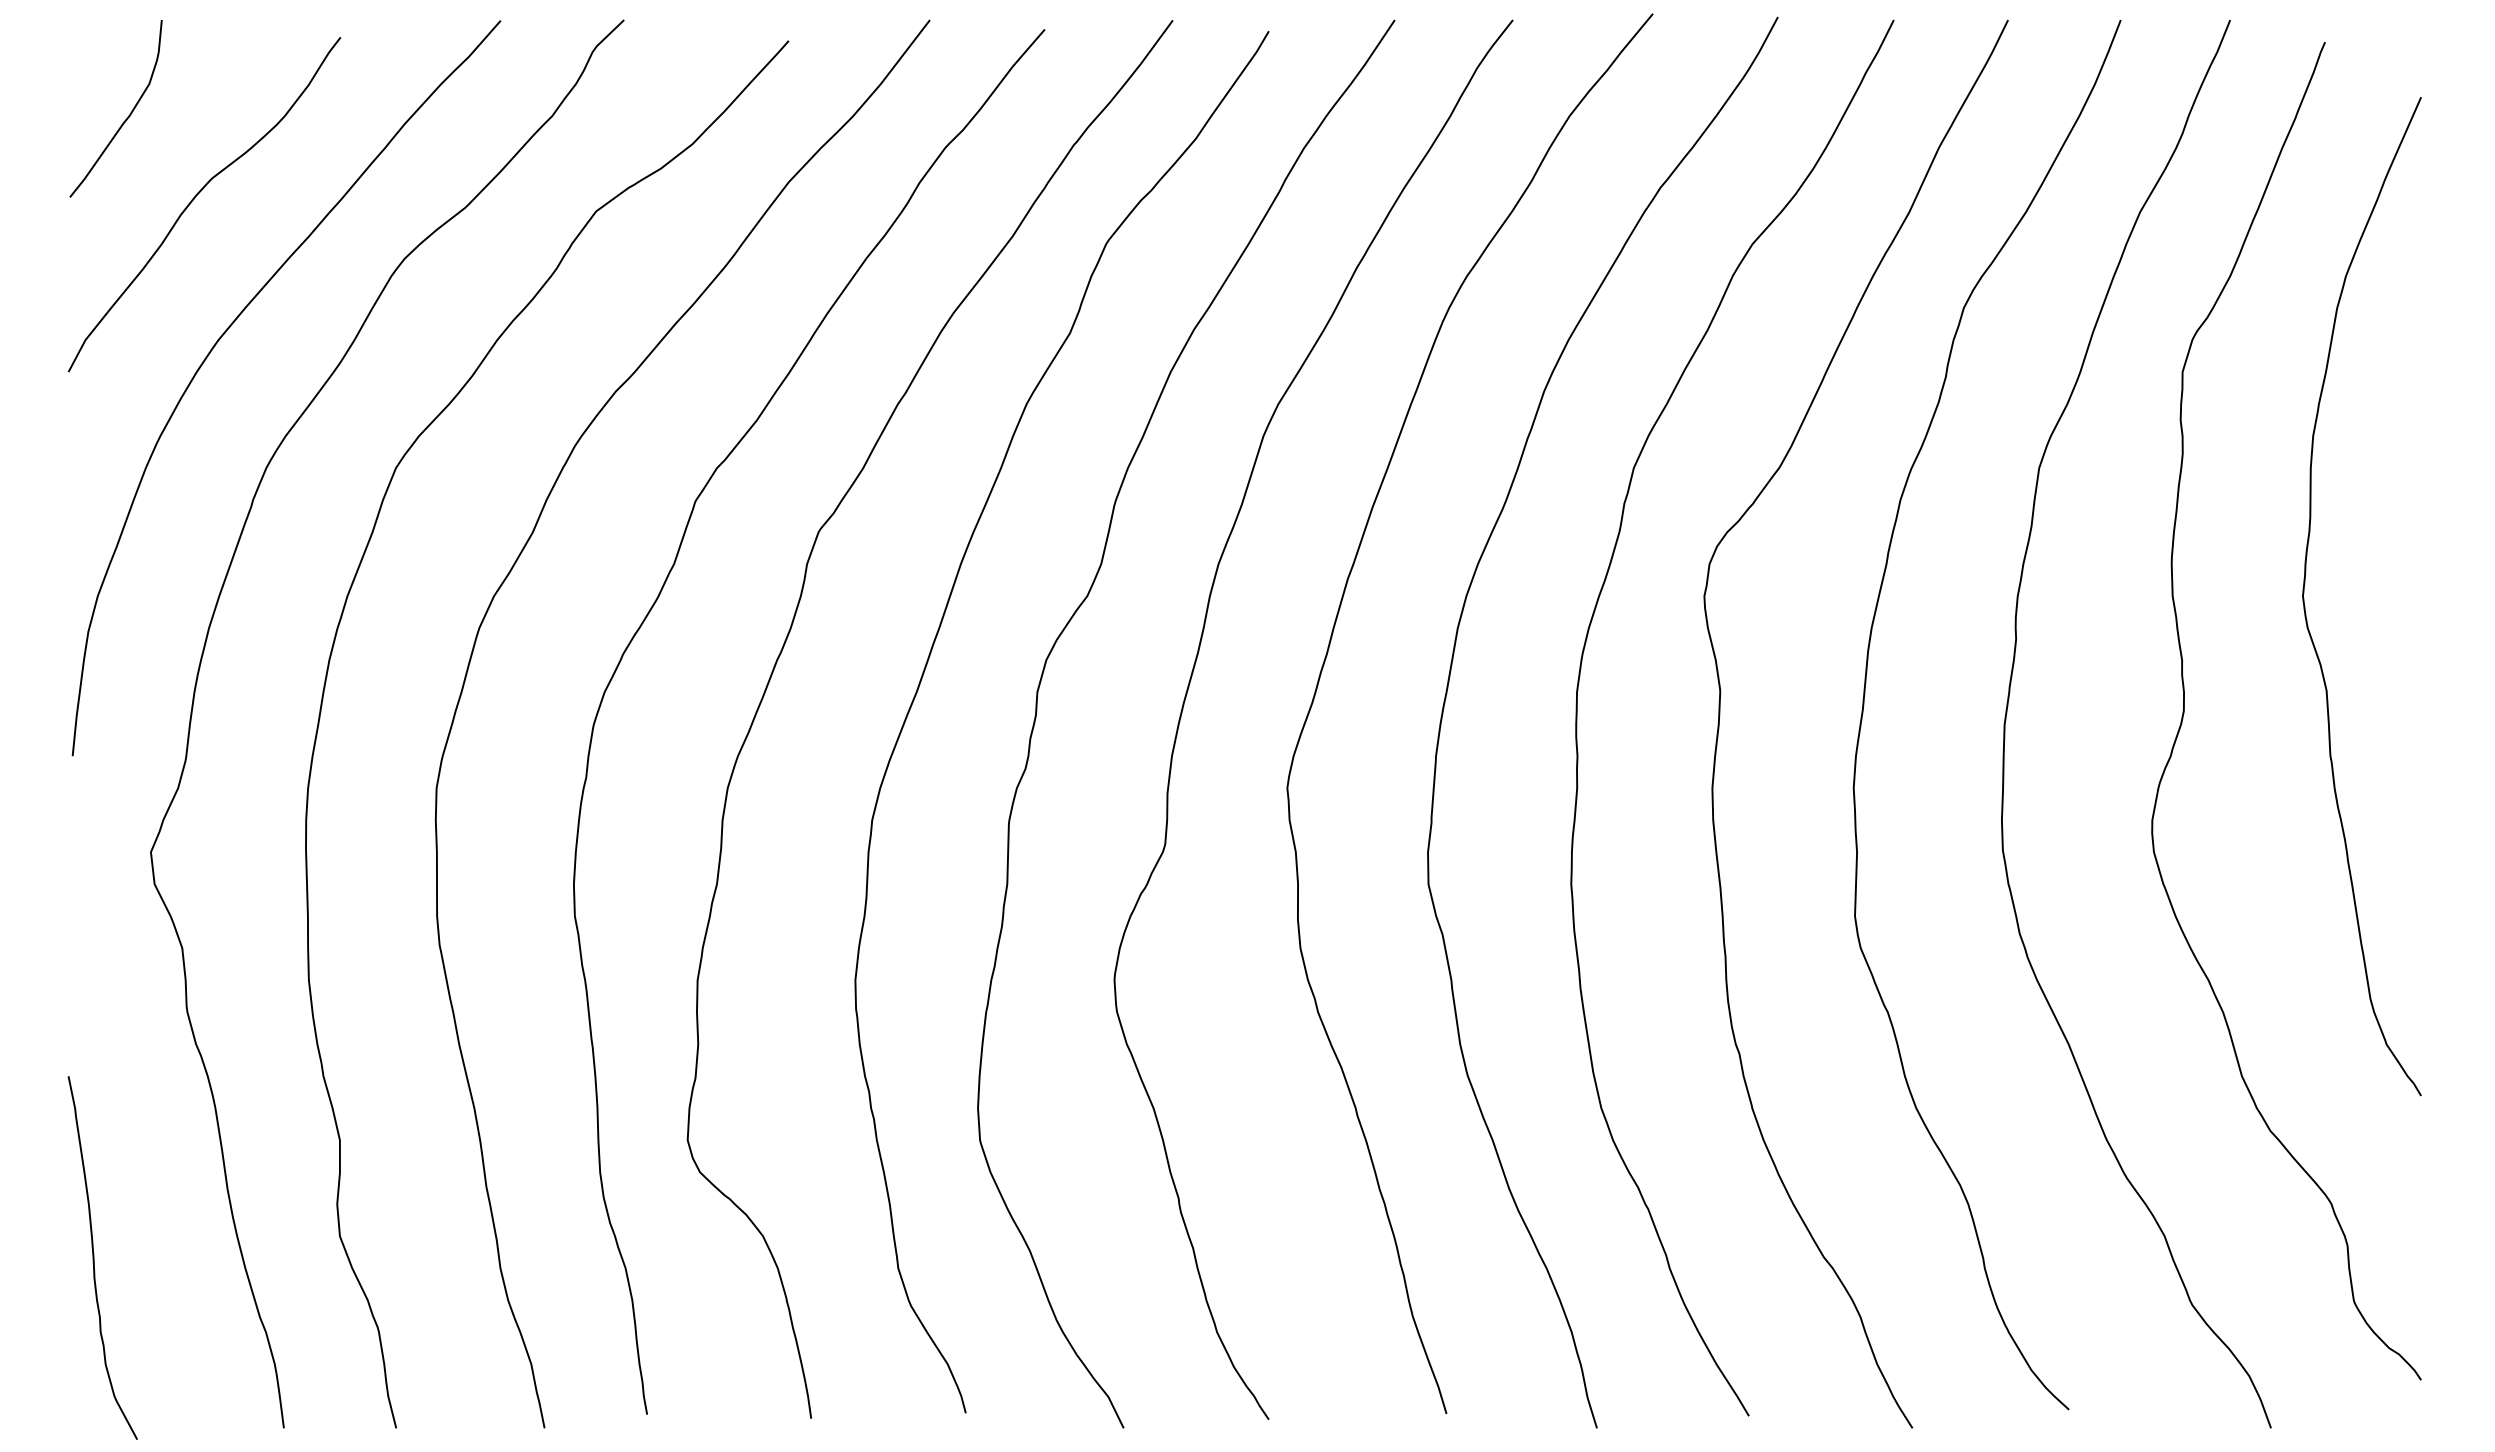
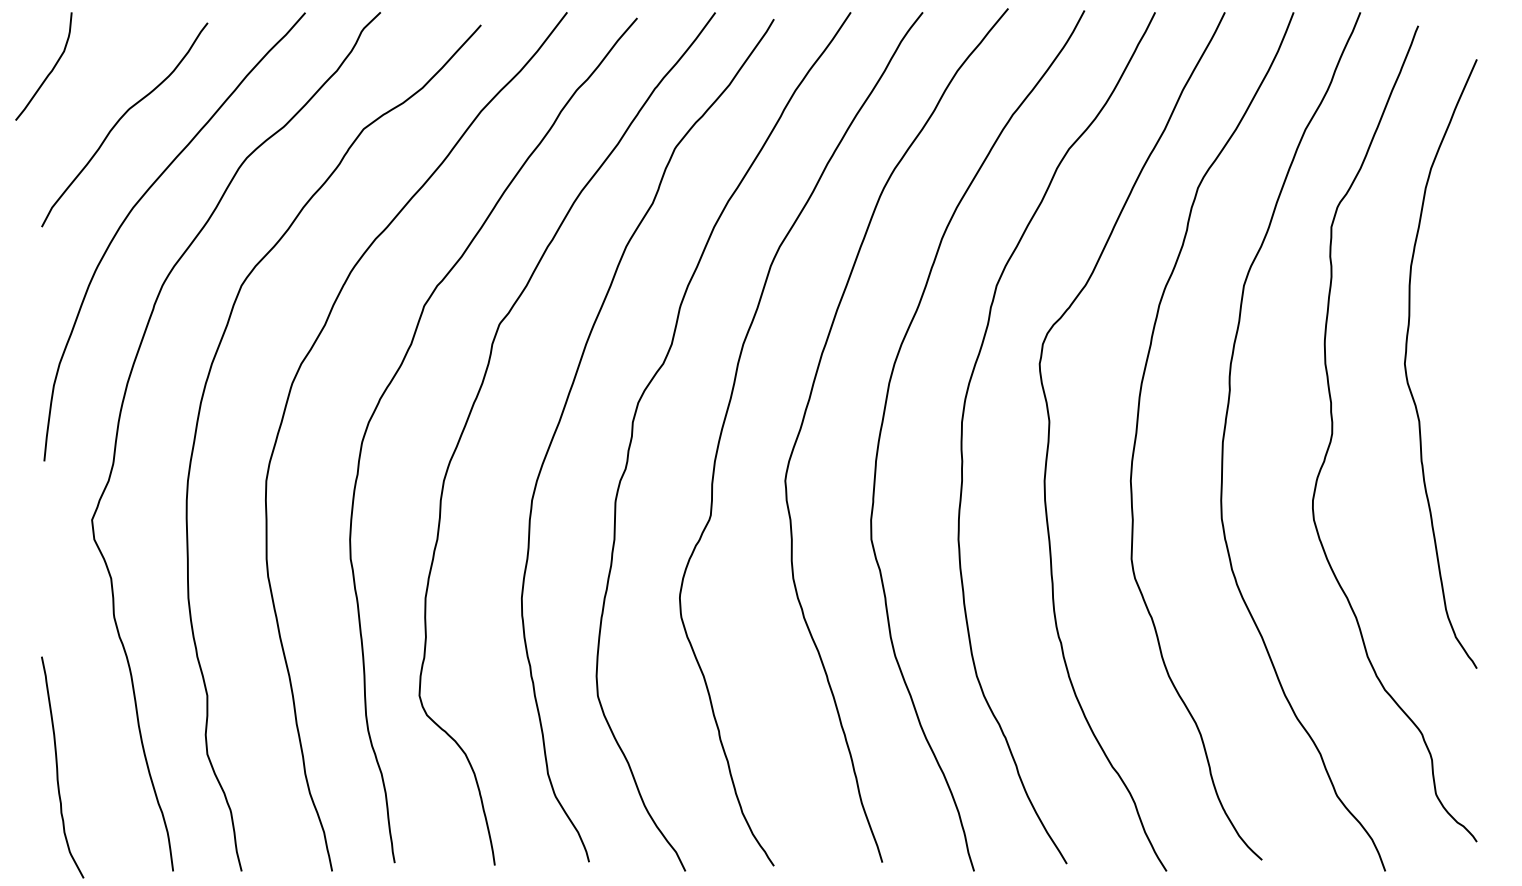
curve: (125, 118) -> (49, 72), moved

